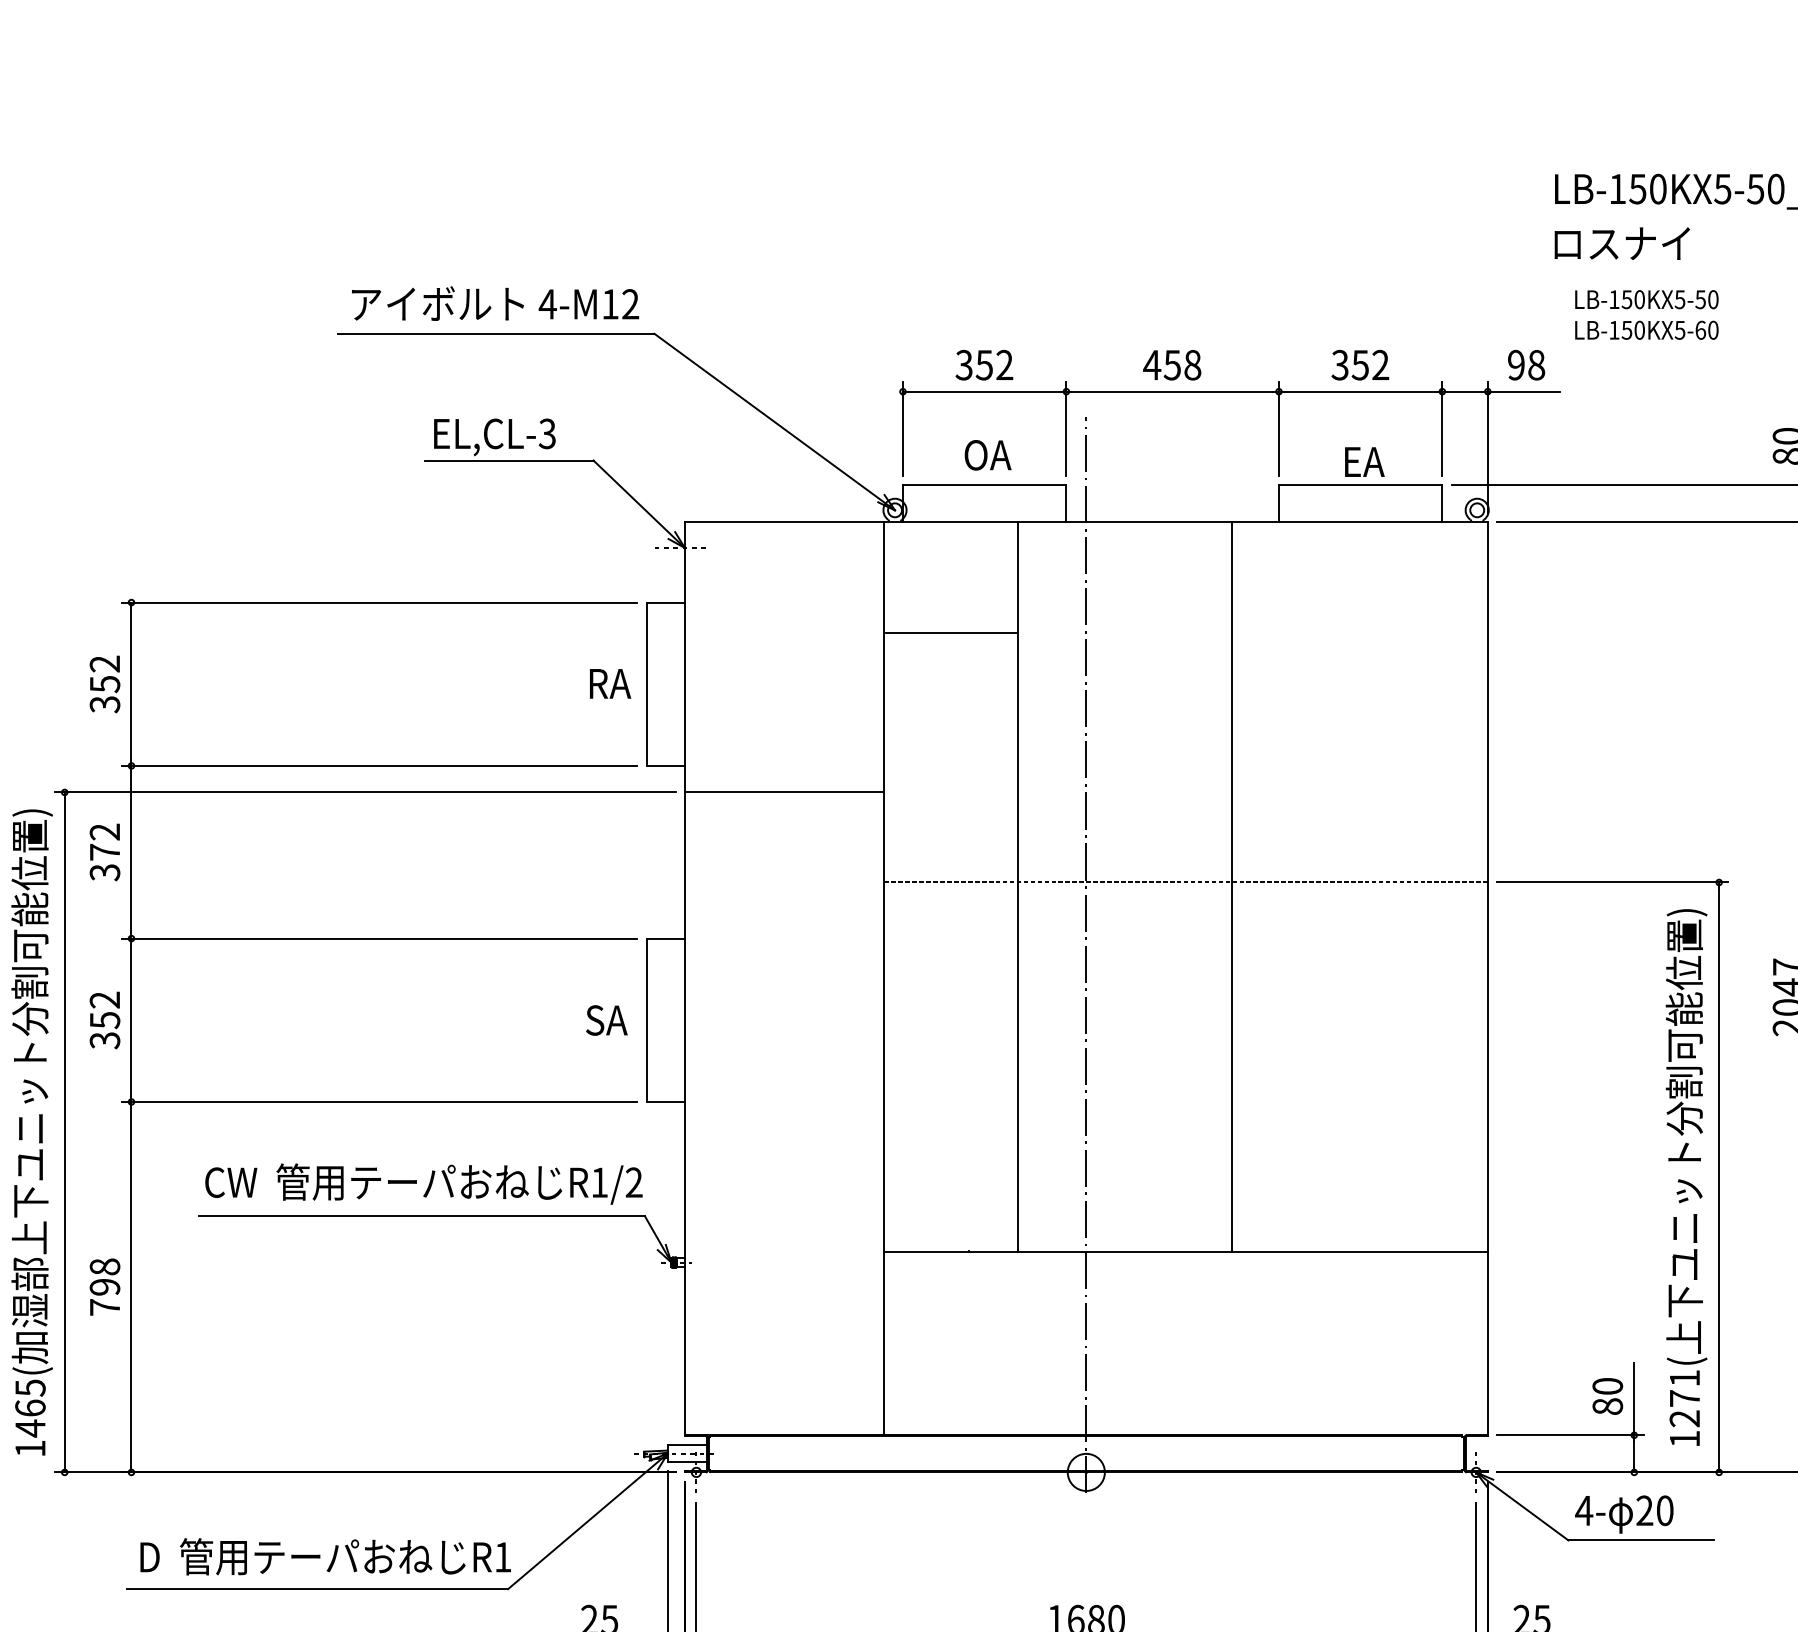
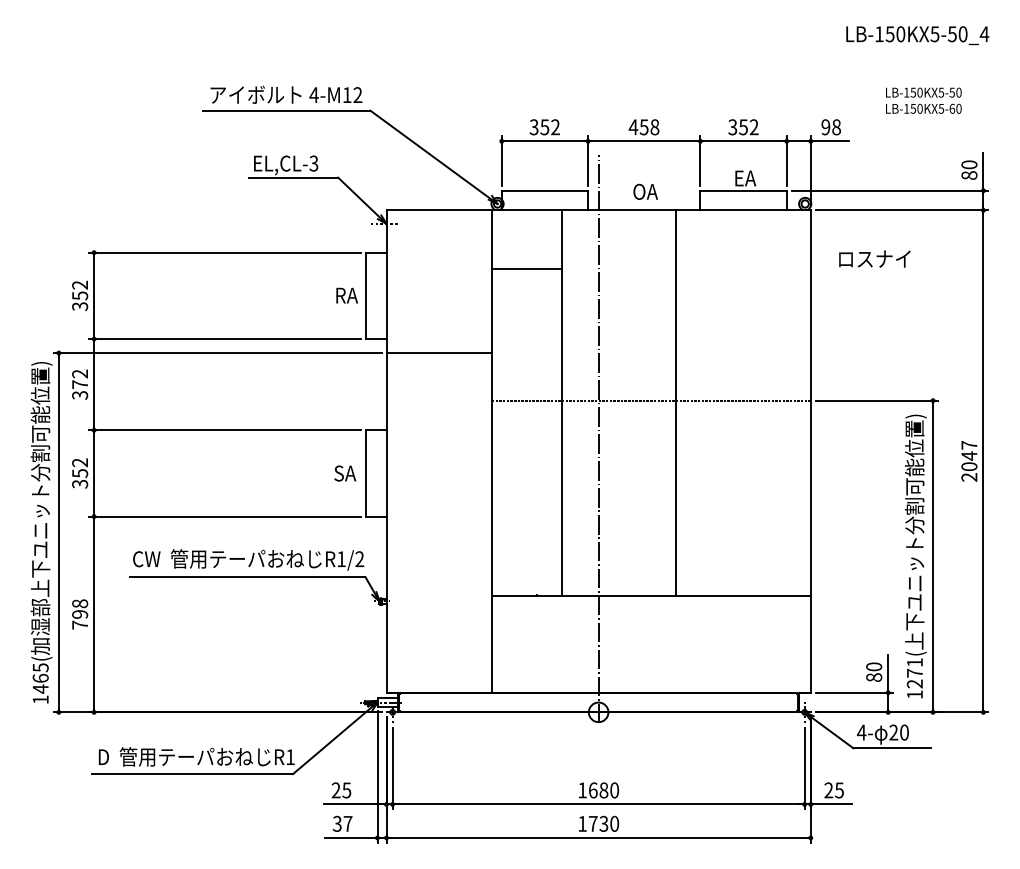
text: (1621, 242) -> (874, 258), moved
text: (1646, 314) -> (923, 100), moved
text: (987, 454) -> (645, 191), moved

